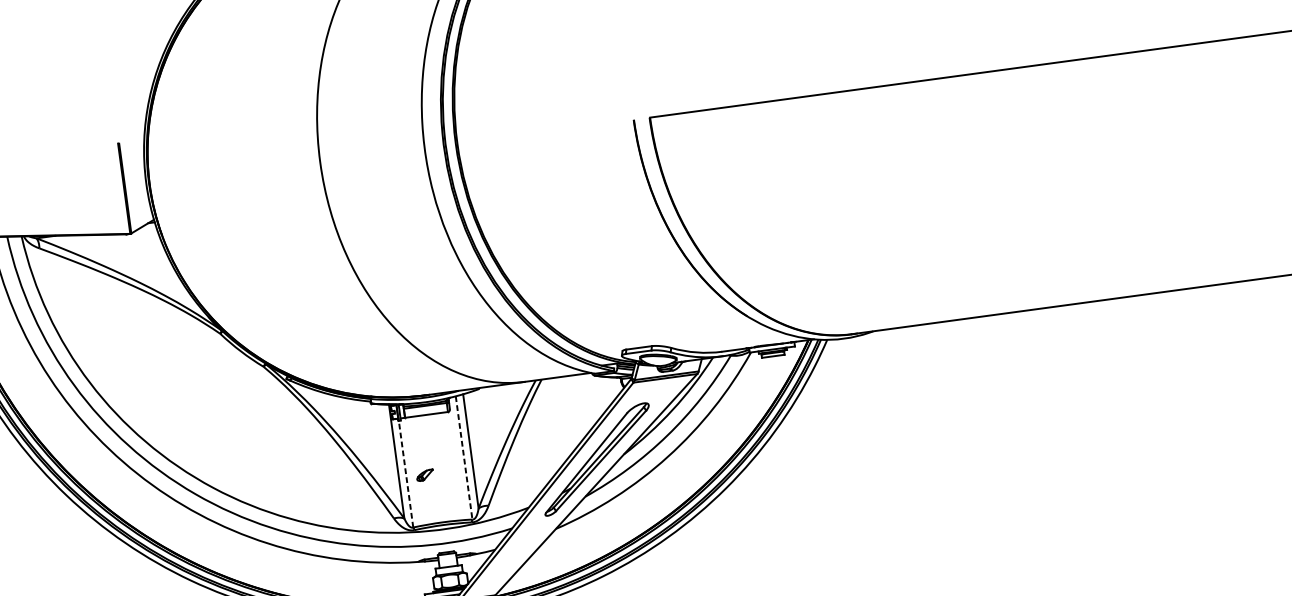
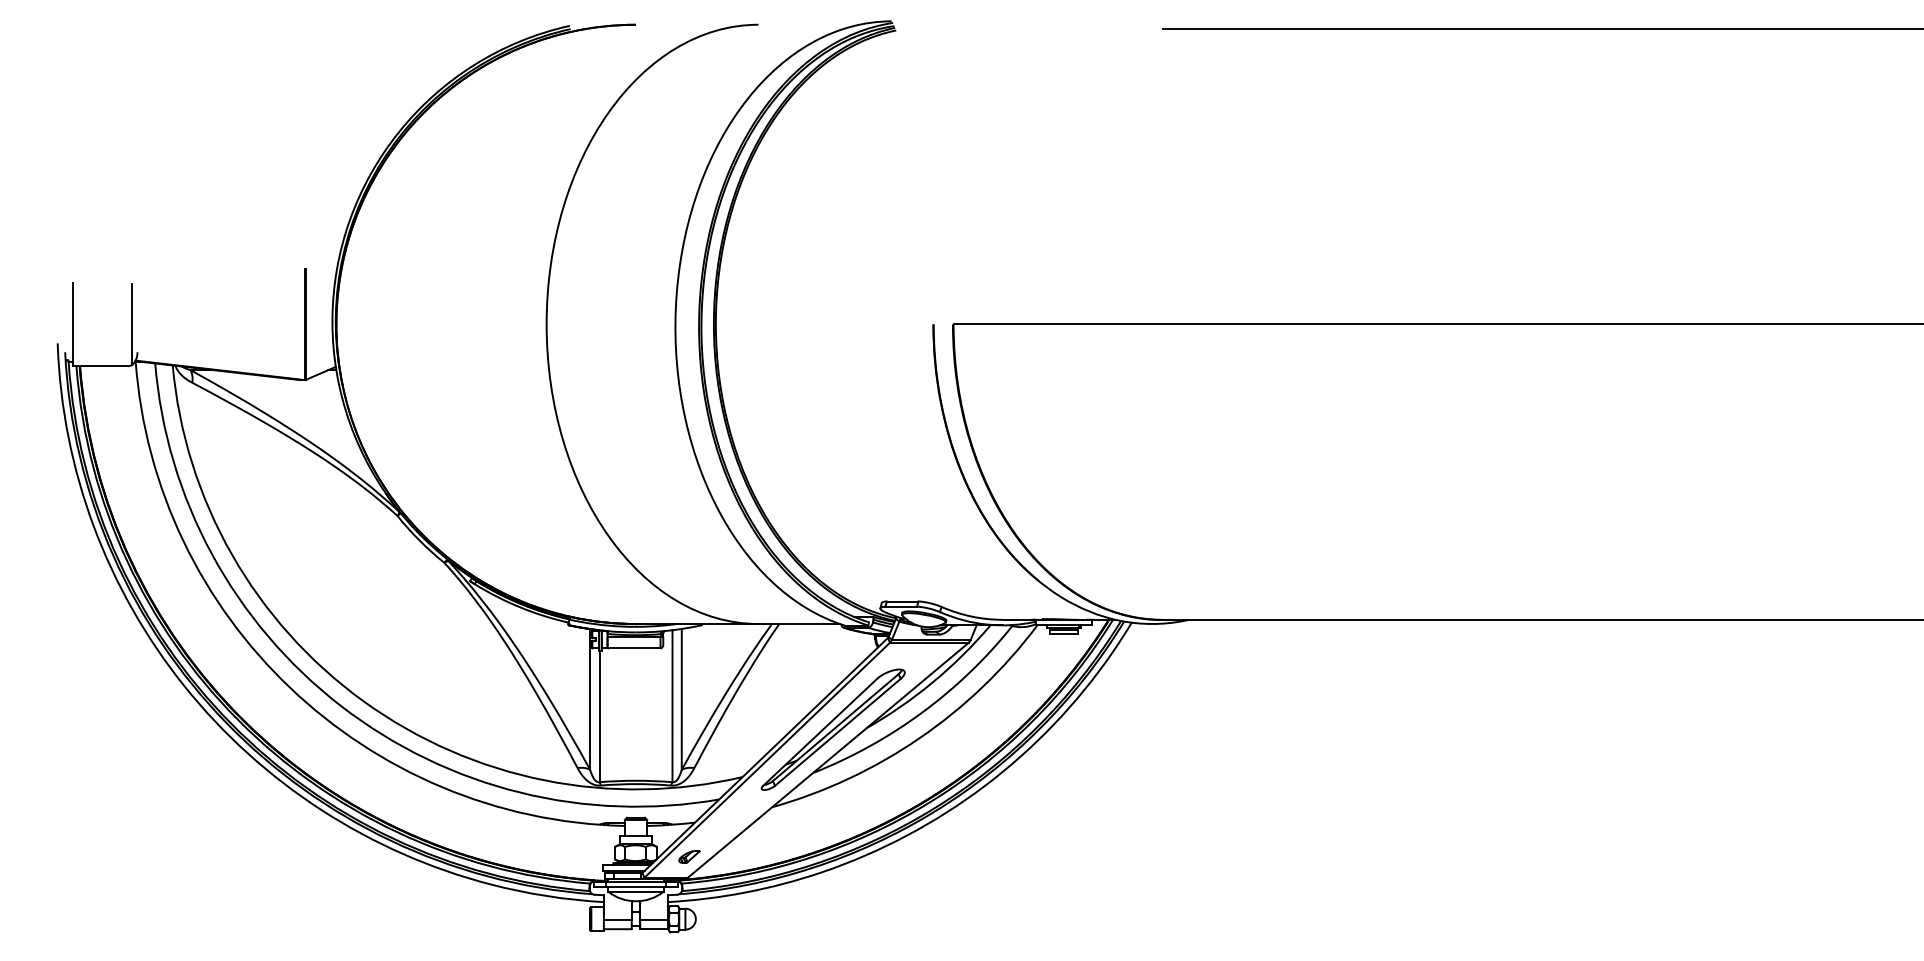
line: (464, 458) -> (672, 706), dashed -> solid
line: (406, 474) -> (599, 716), dashed -> solid
part: (425, 475) -> (689, 856), moved

